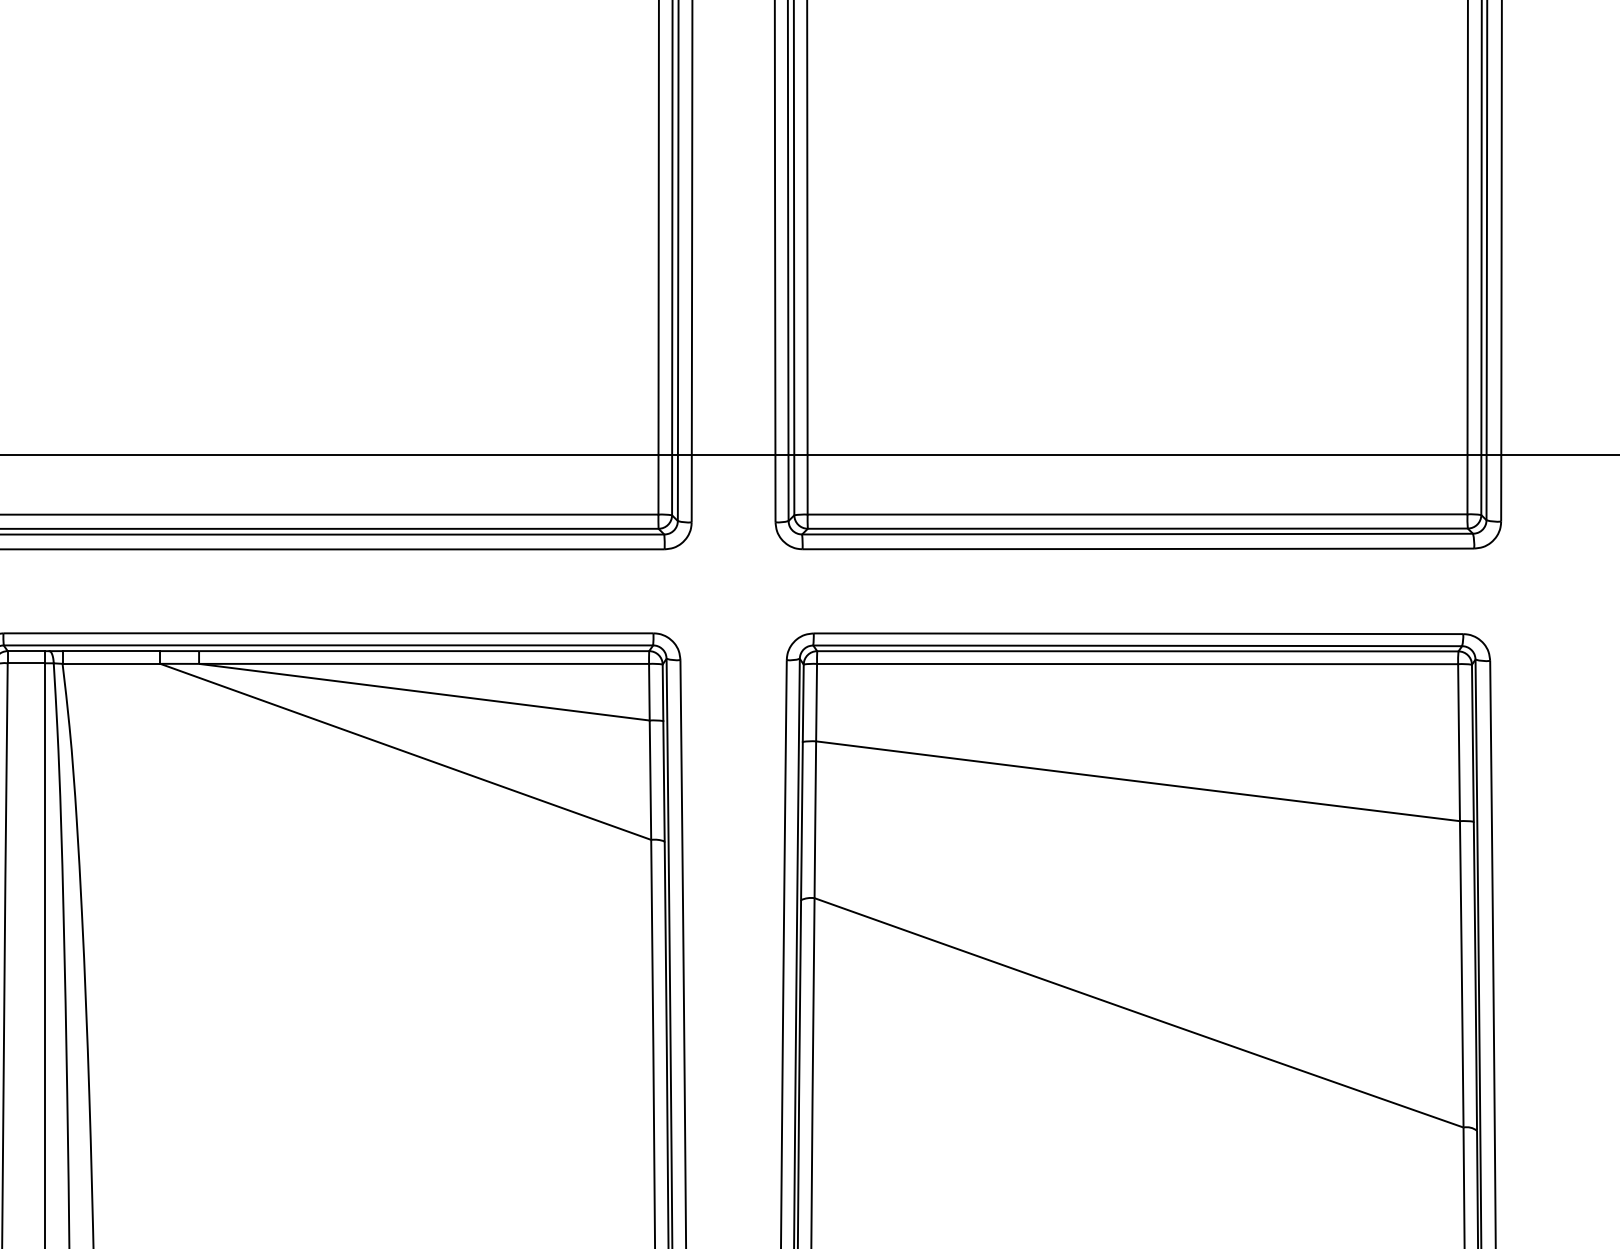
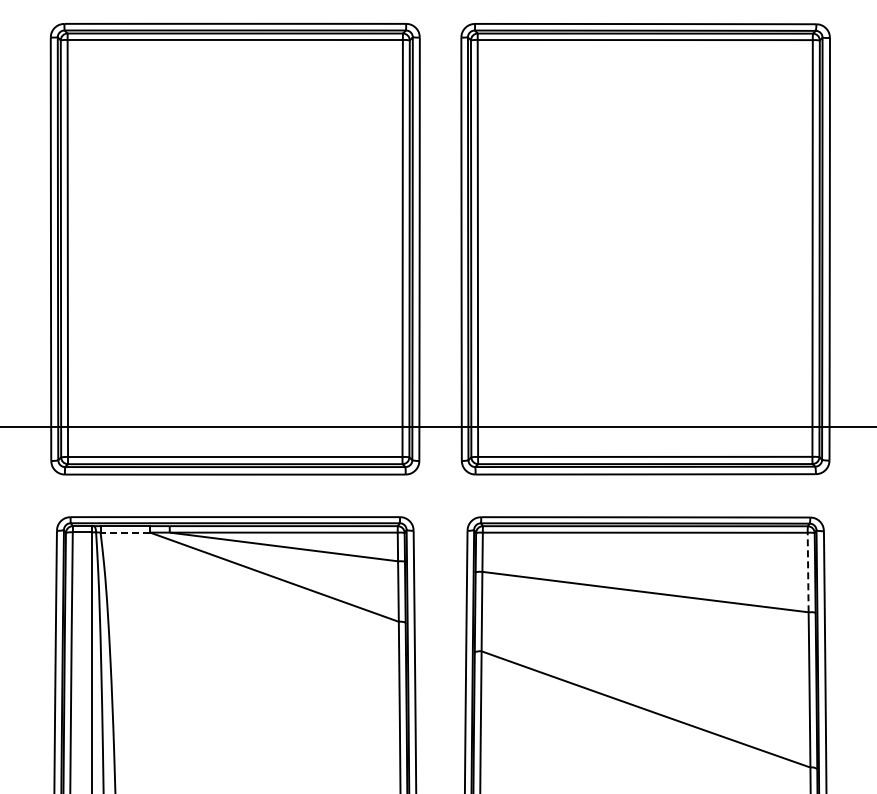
line: (111, 663) -> (125, 532), solid -> dashed
line: (1459, 742) -> (808, 572), solid -> dashed

